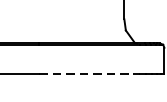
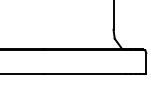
line: (90, 72) -> (85, 73), dashed -> solid

